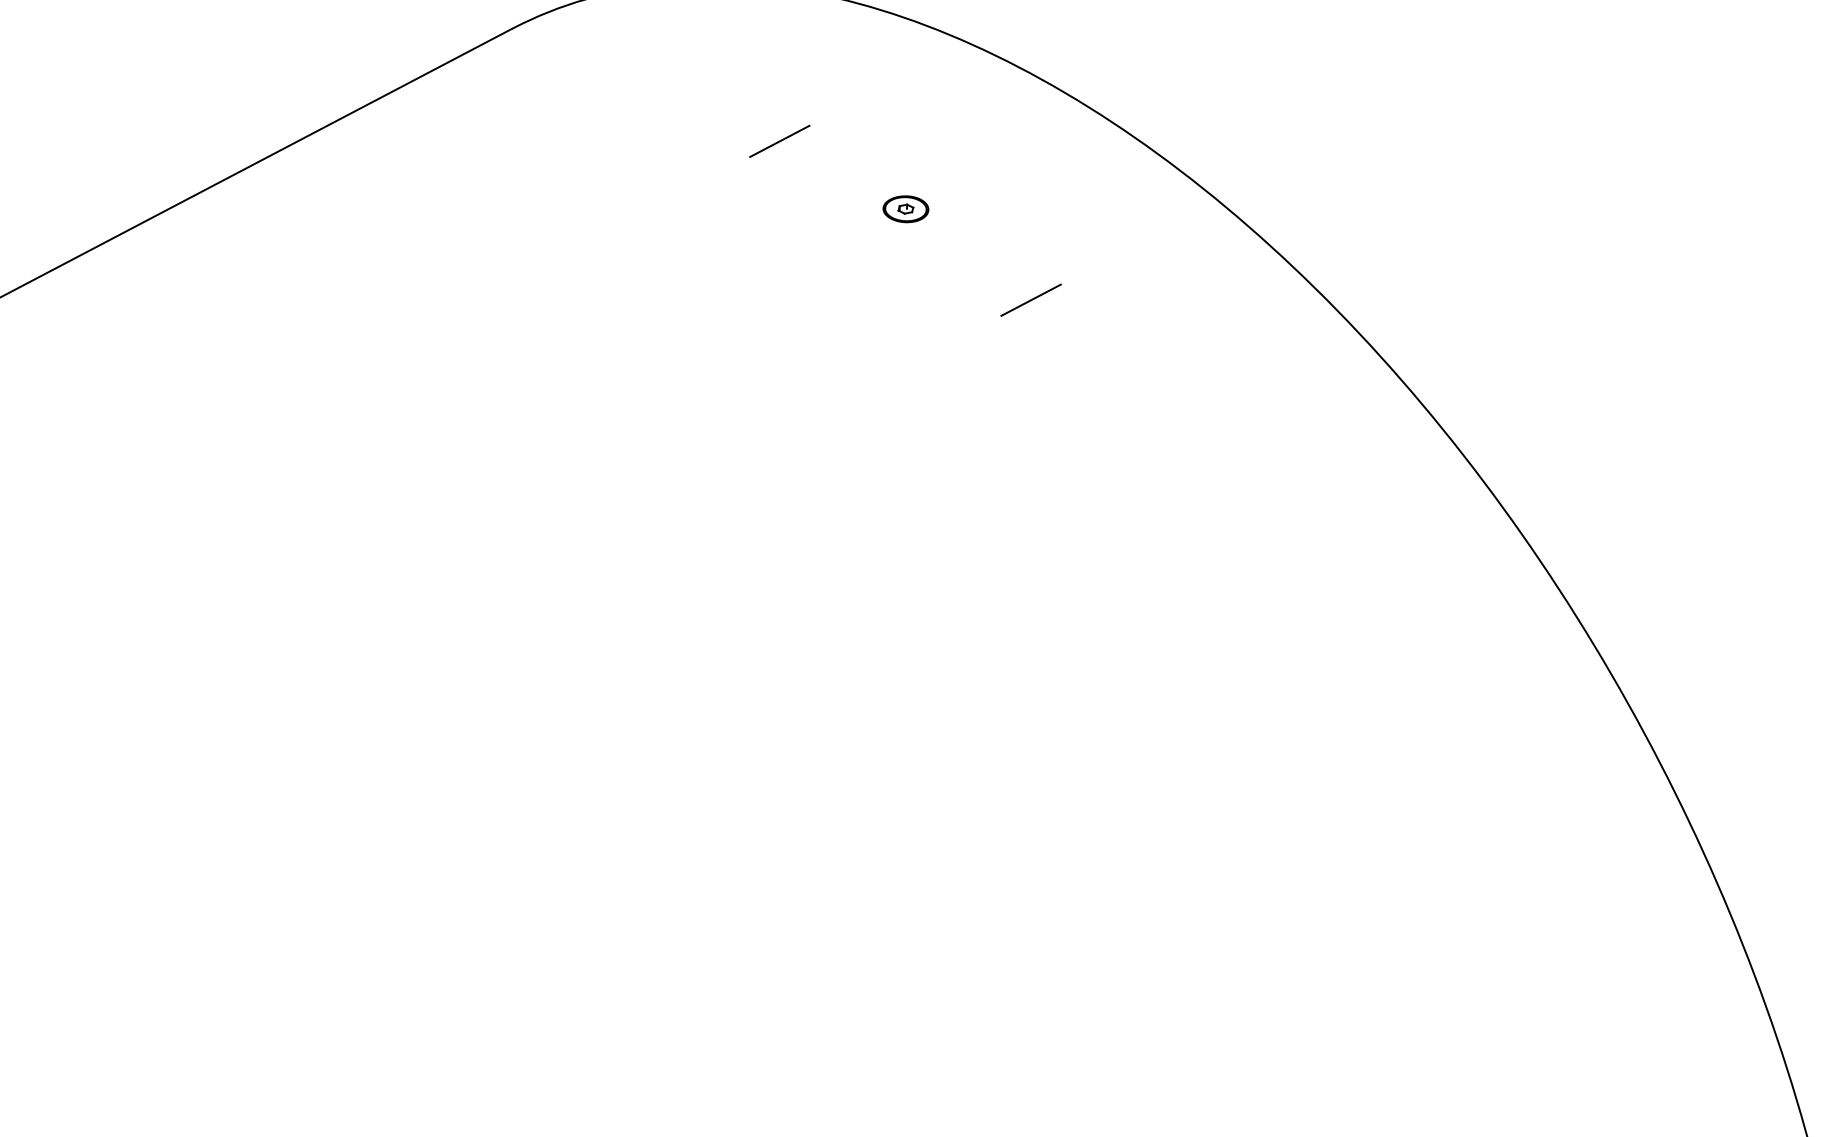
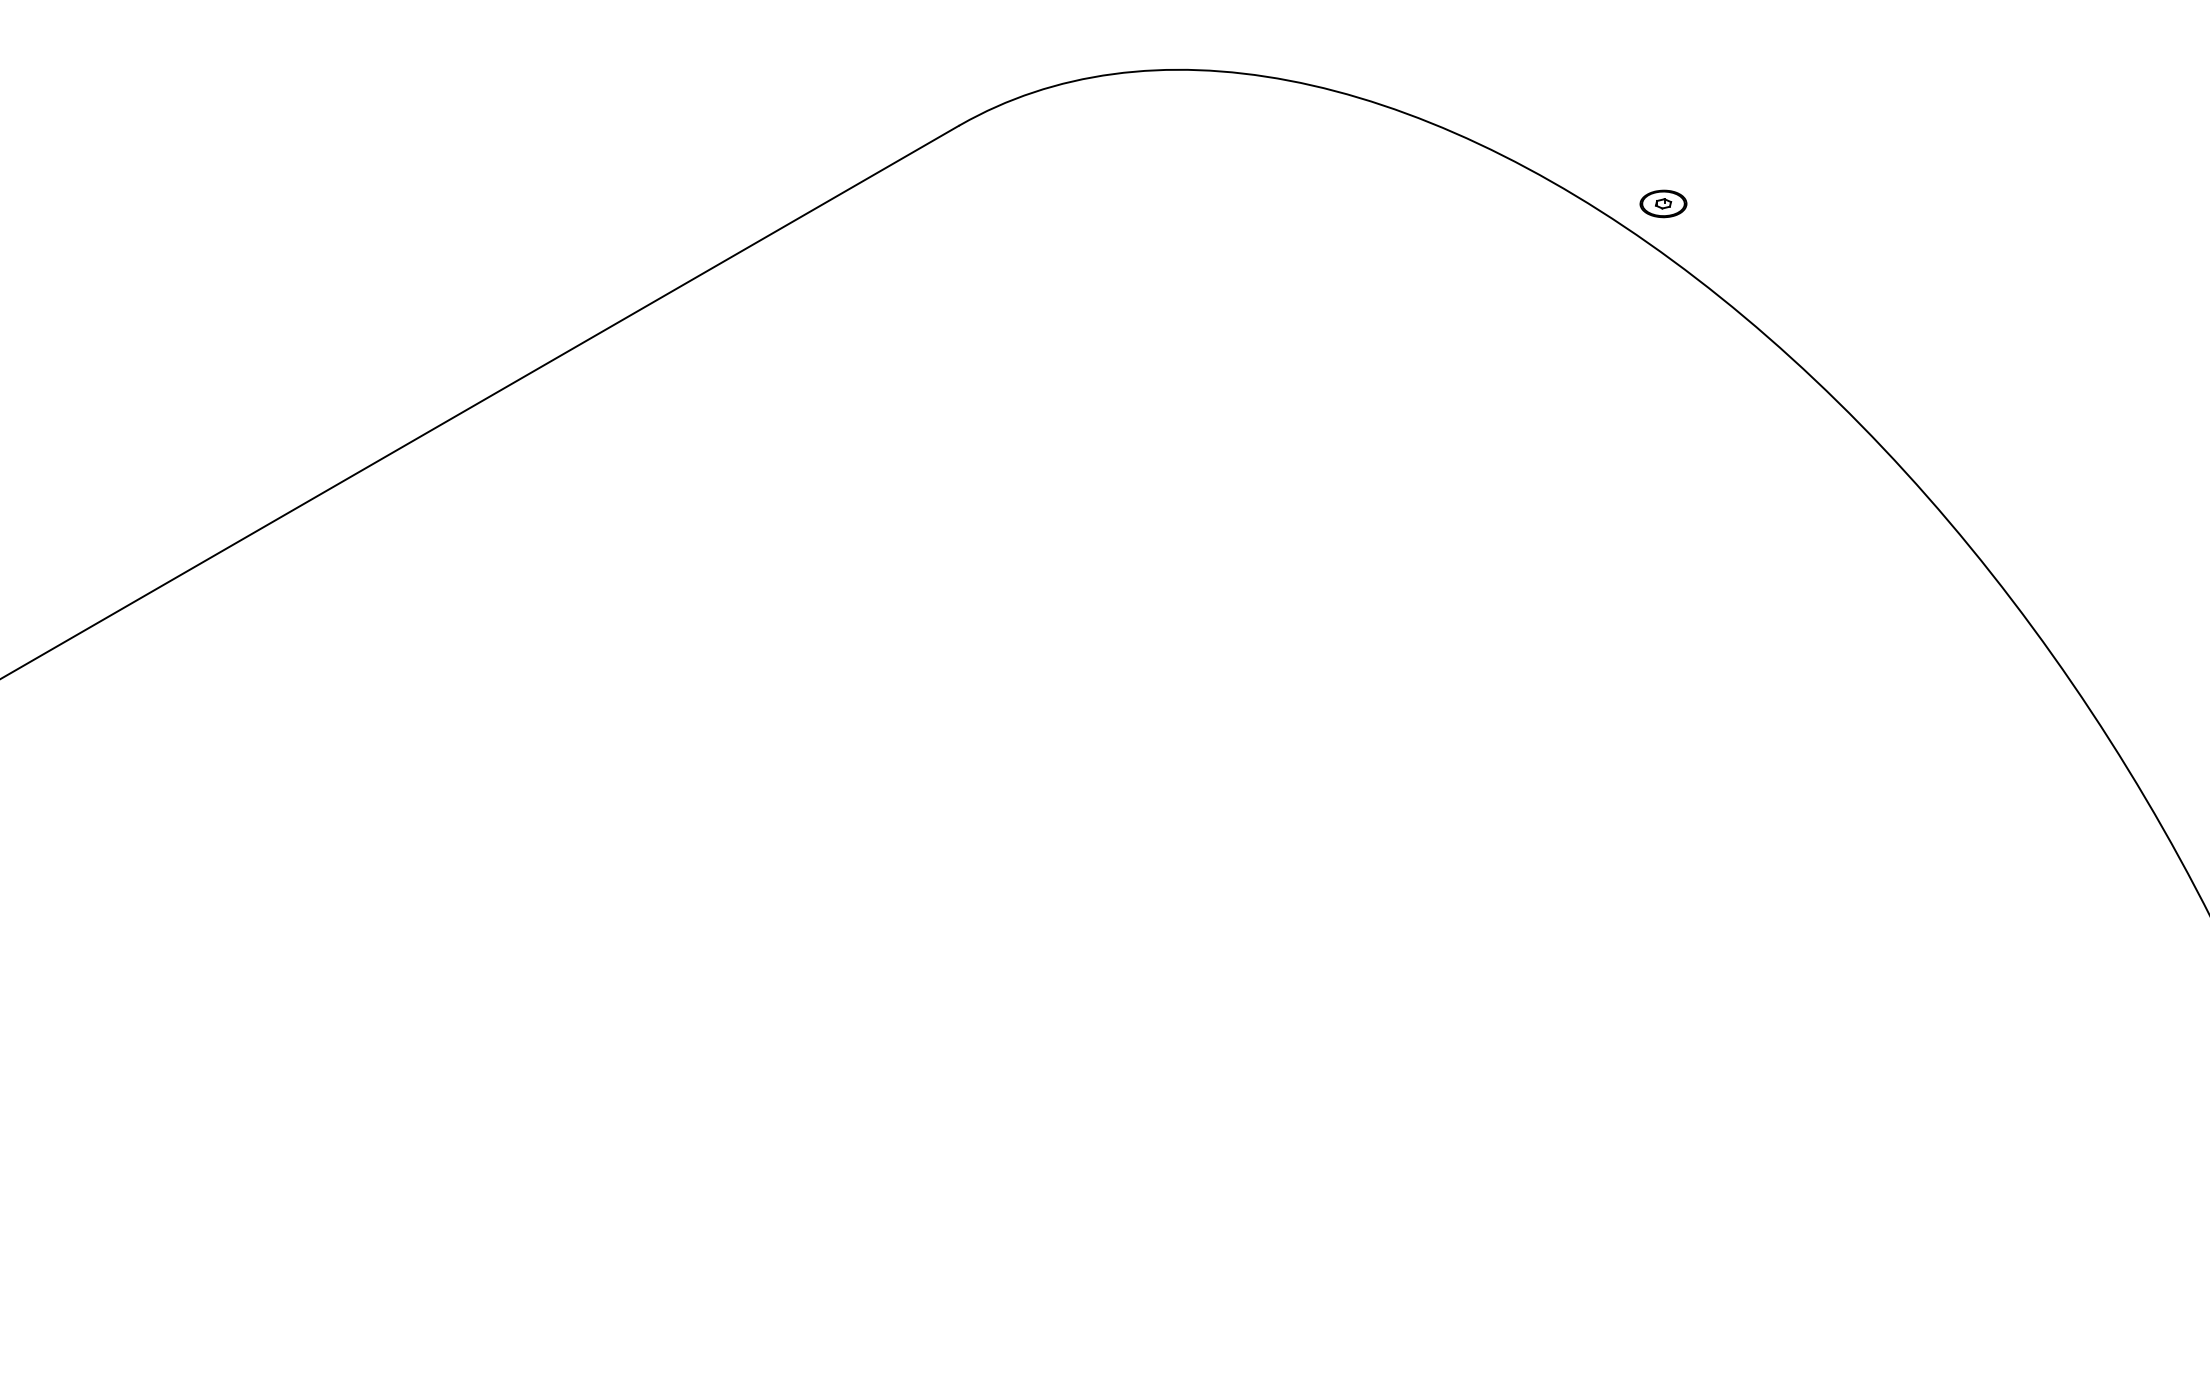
line: (779, 141) -> (1237, 229), removed
part: (905, 208) -> (1663, 203), moved
line: (1031, 299) -> (1501, 381), removed

